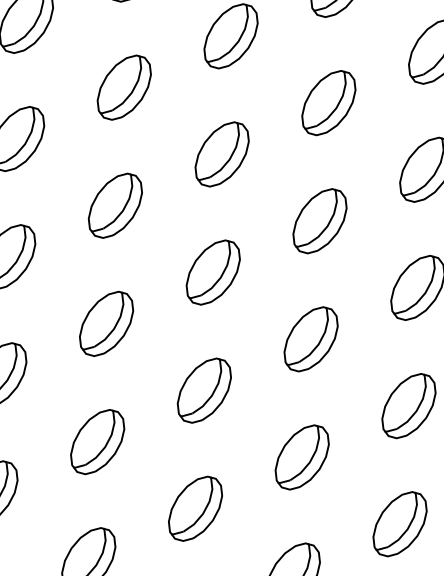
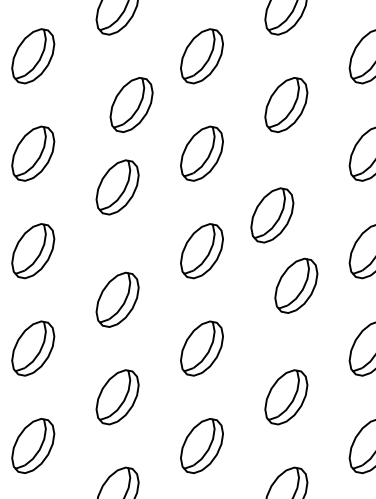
part: (124, 87) -> (131, 104), moved
part: (115, 205) -> (117, 187), moved
part: (320, 221) -> (272, 215), moved
part: (311, 338) -> (296, 285), moved

